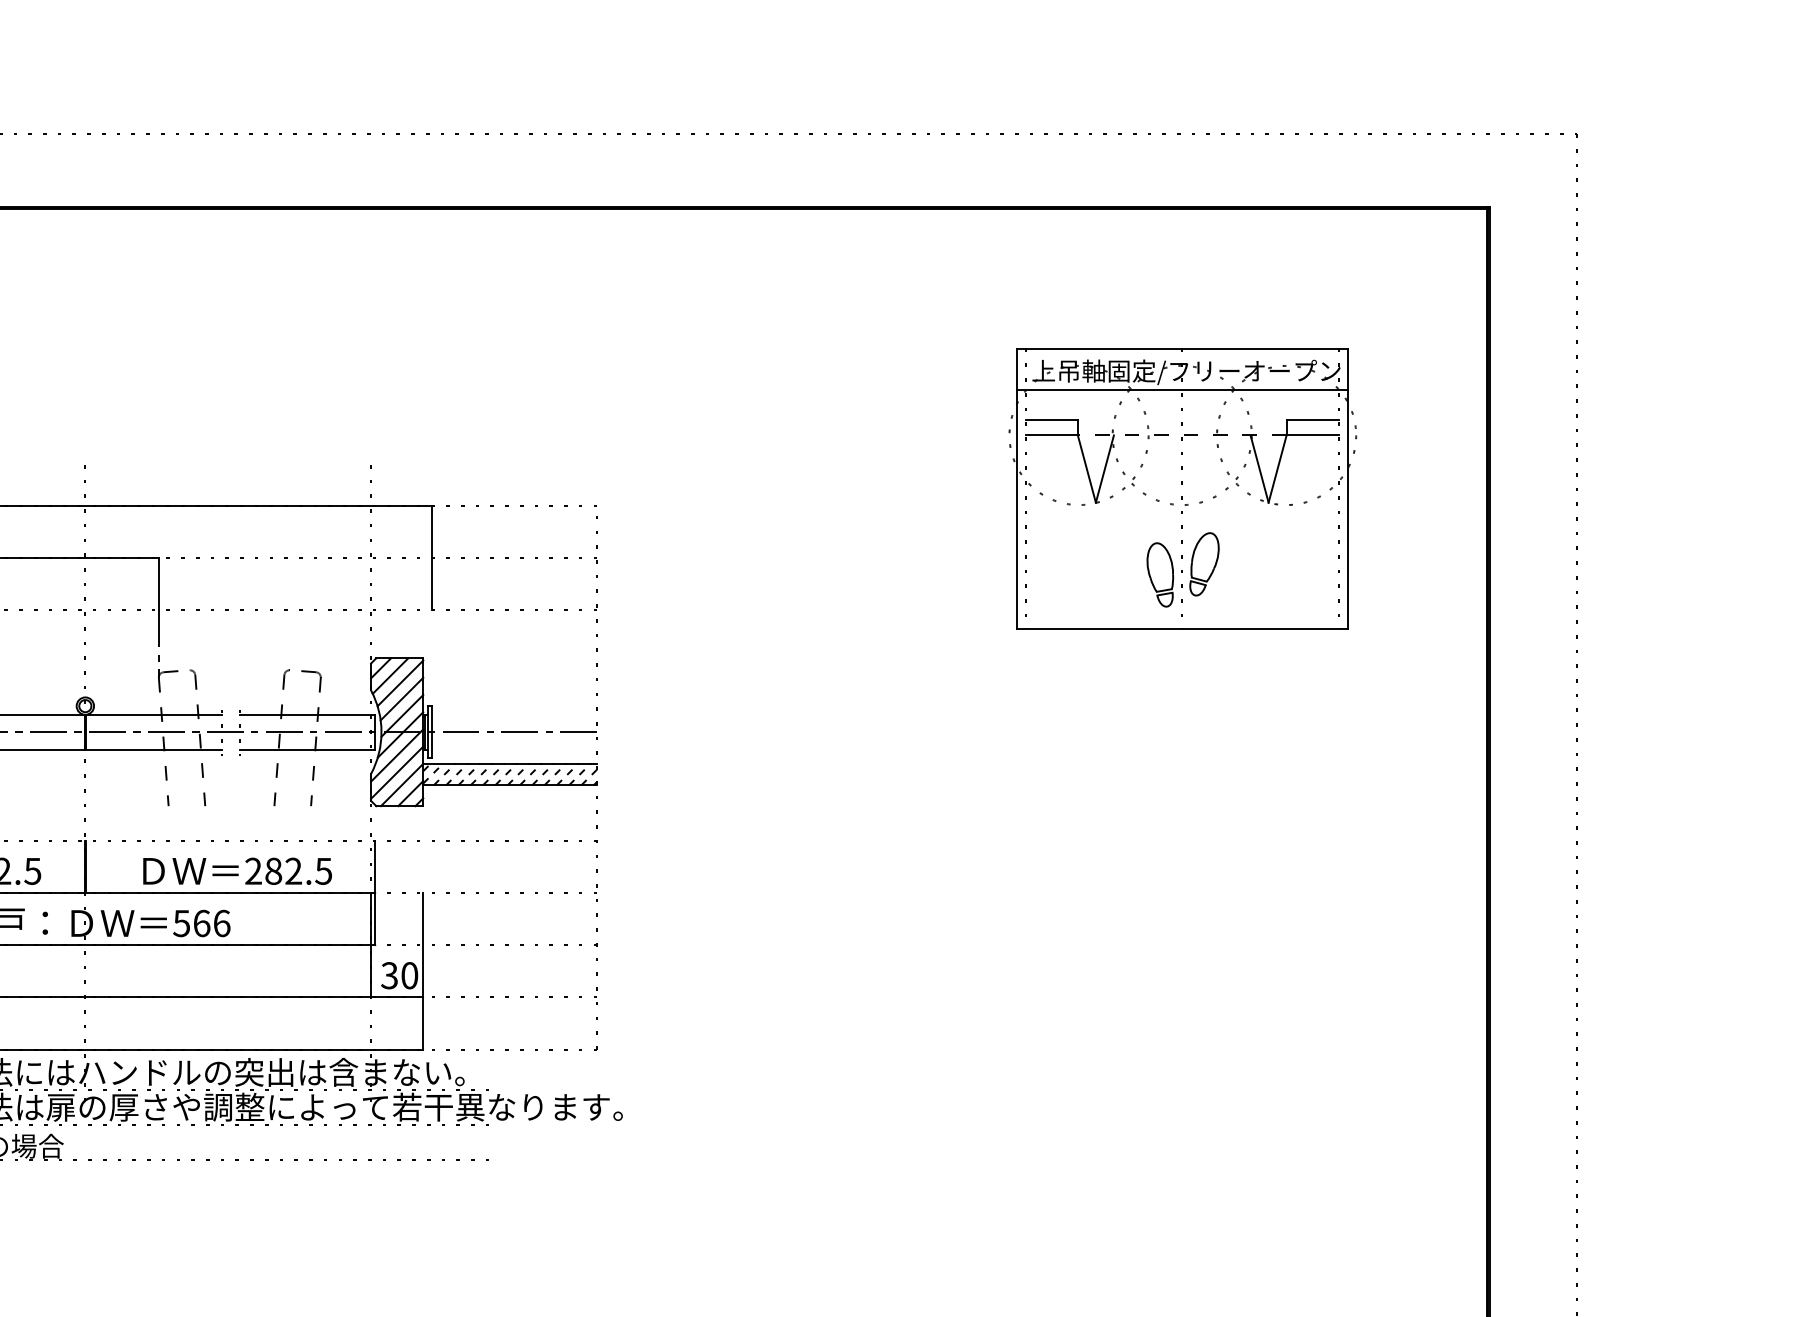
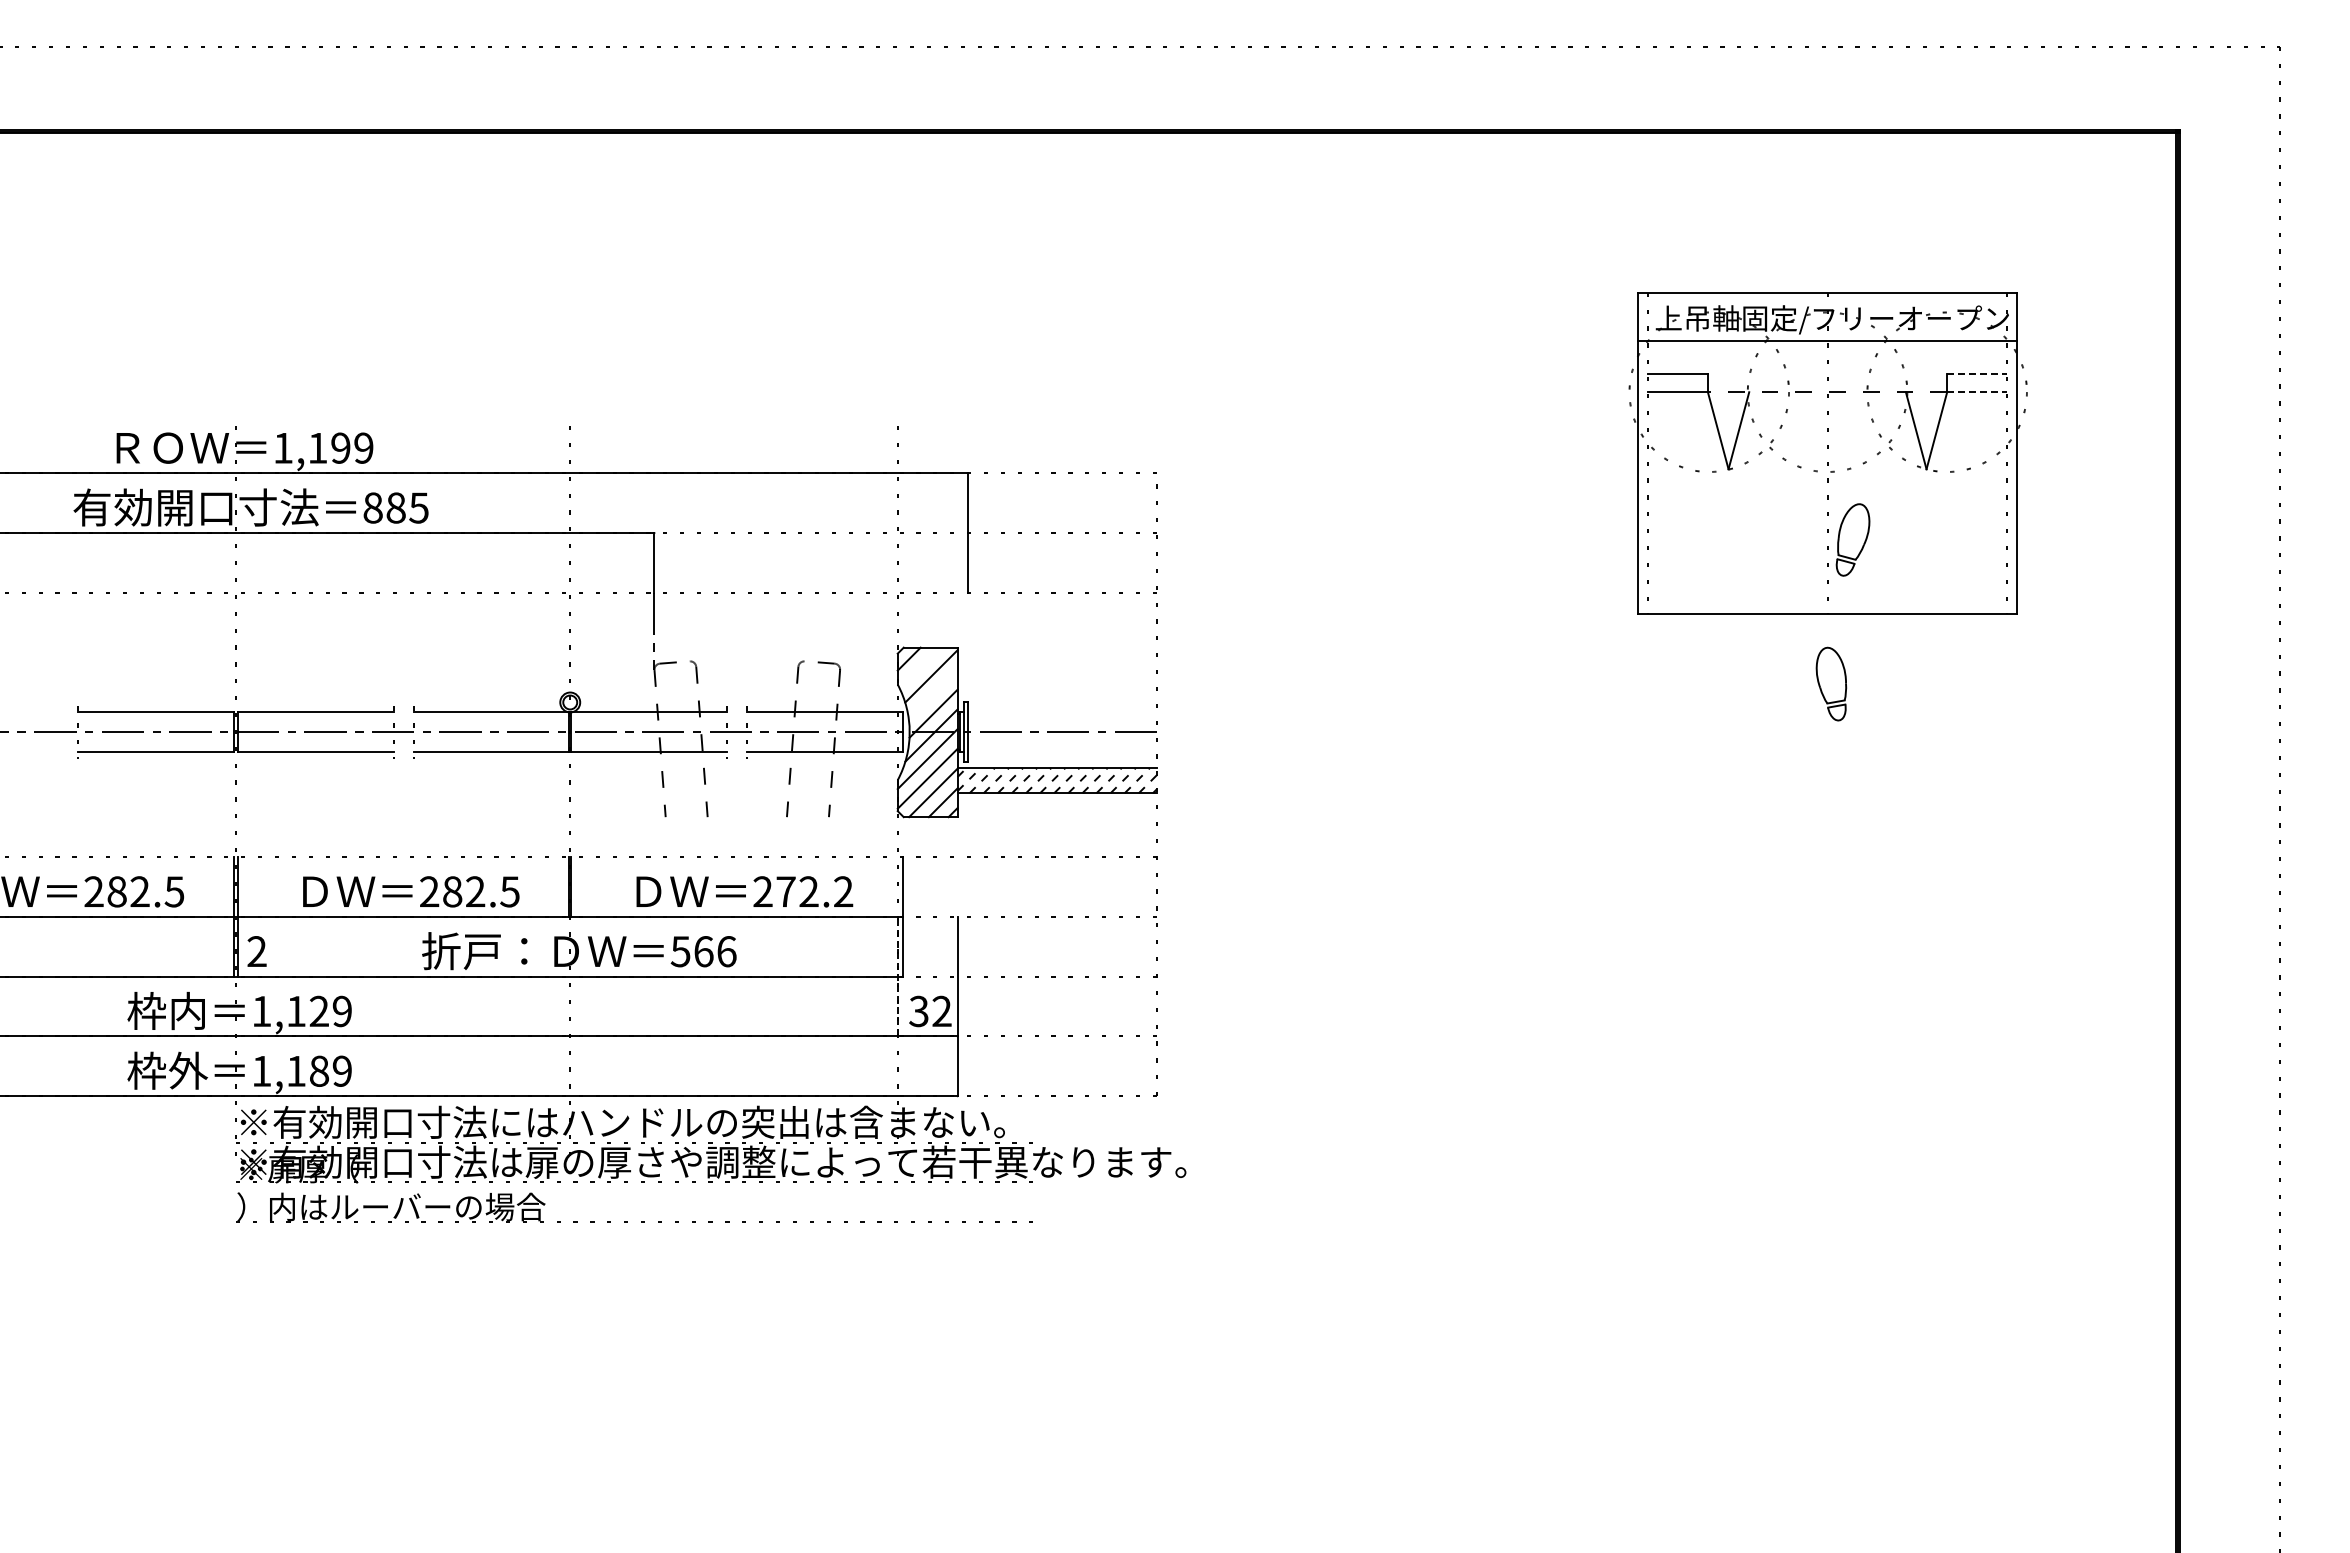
line: (1313, 419) -> (1977, 374), solid -> dashed
line: (1313, 435) -> (1977, 392), solid -> dashed
part: (1160, 574) -> (1831, 683), moved
line: (390, 675) -> (919, 667), removed
line: (401, 699) -> (932, 694), removed
text: (298, 871) -> (814, 891), 282.5 -> 272.2
line: (370, 945) -> (897, 976), solid -> dashed
text: (409, 975) -> (941, 1011), 30 -> 32

